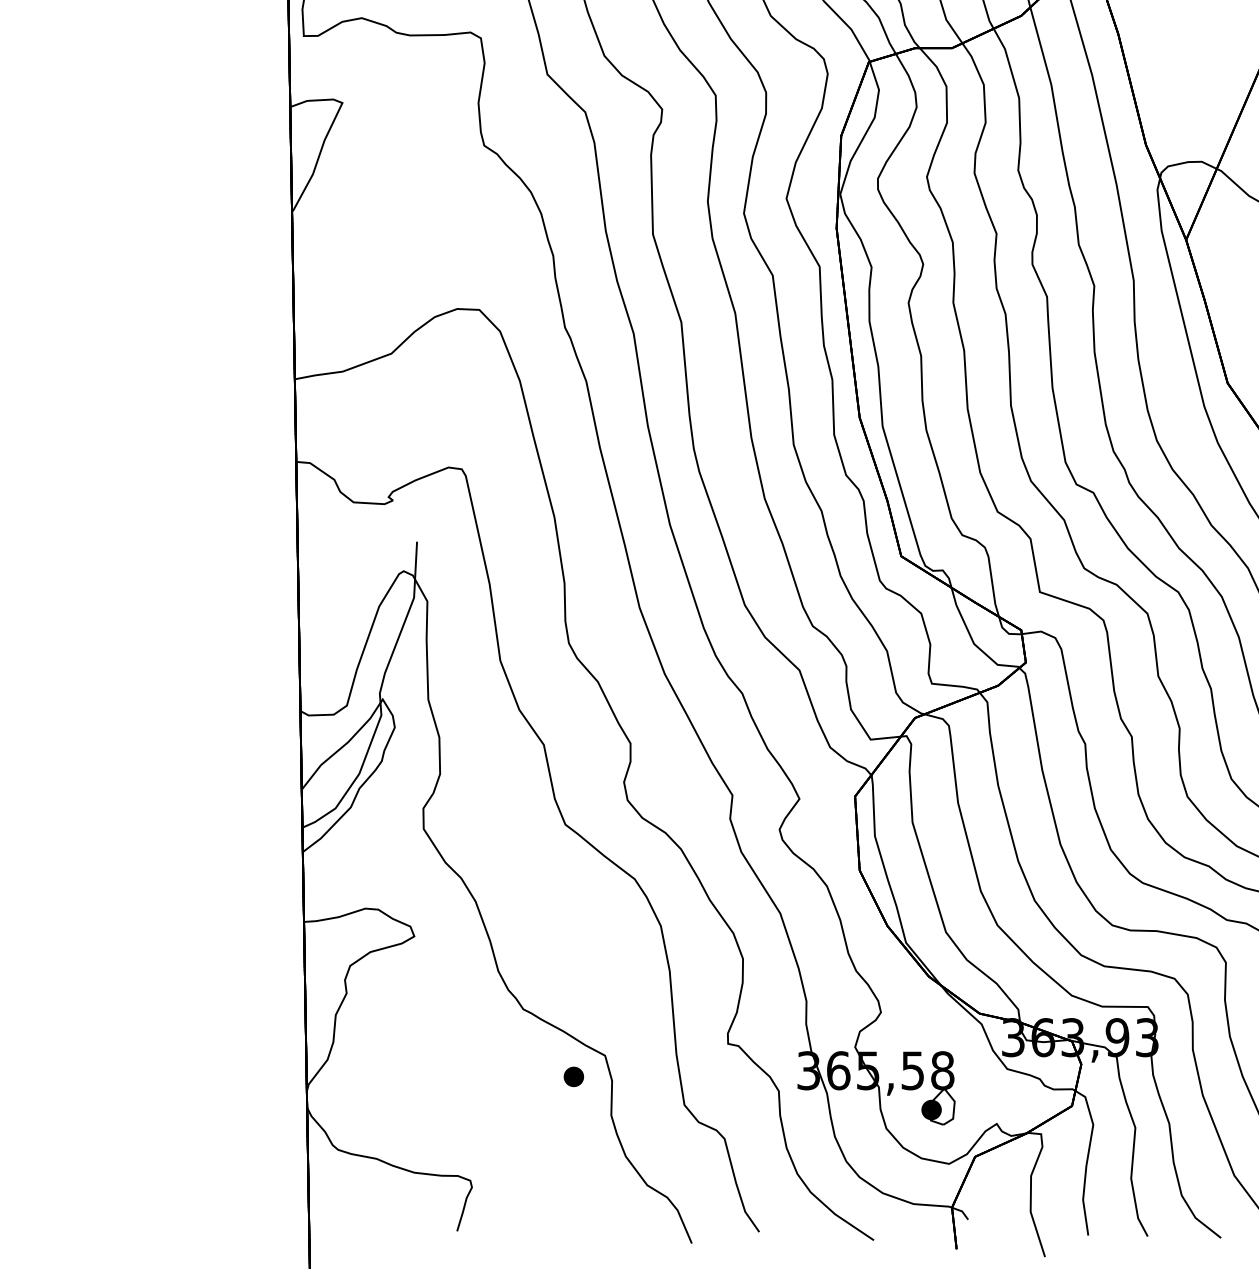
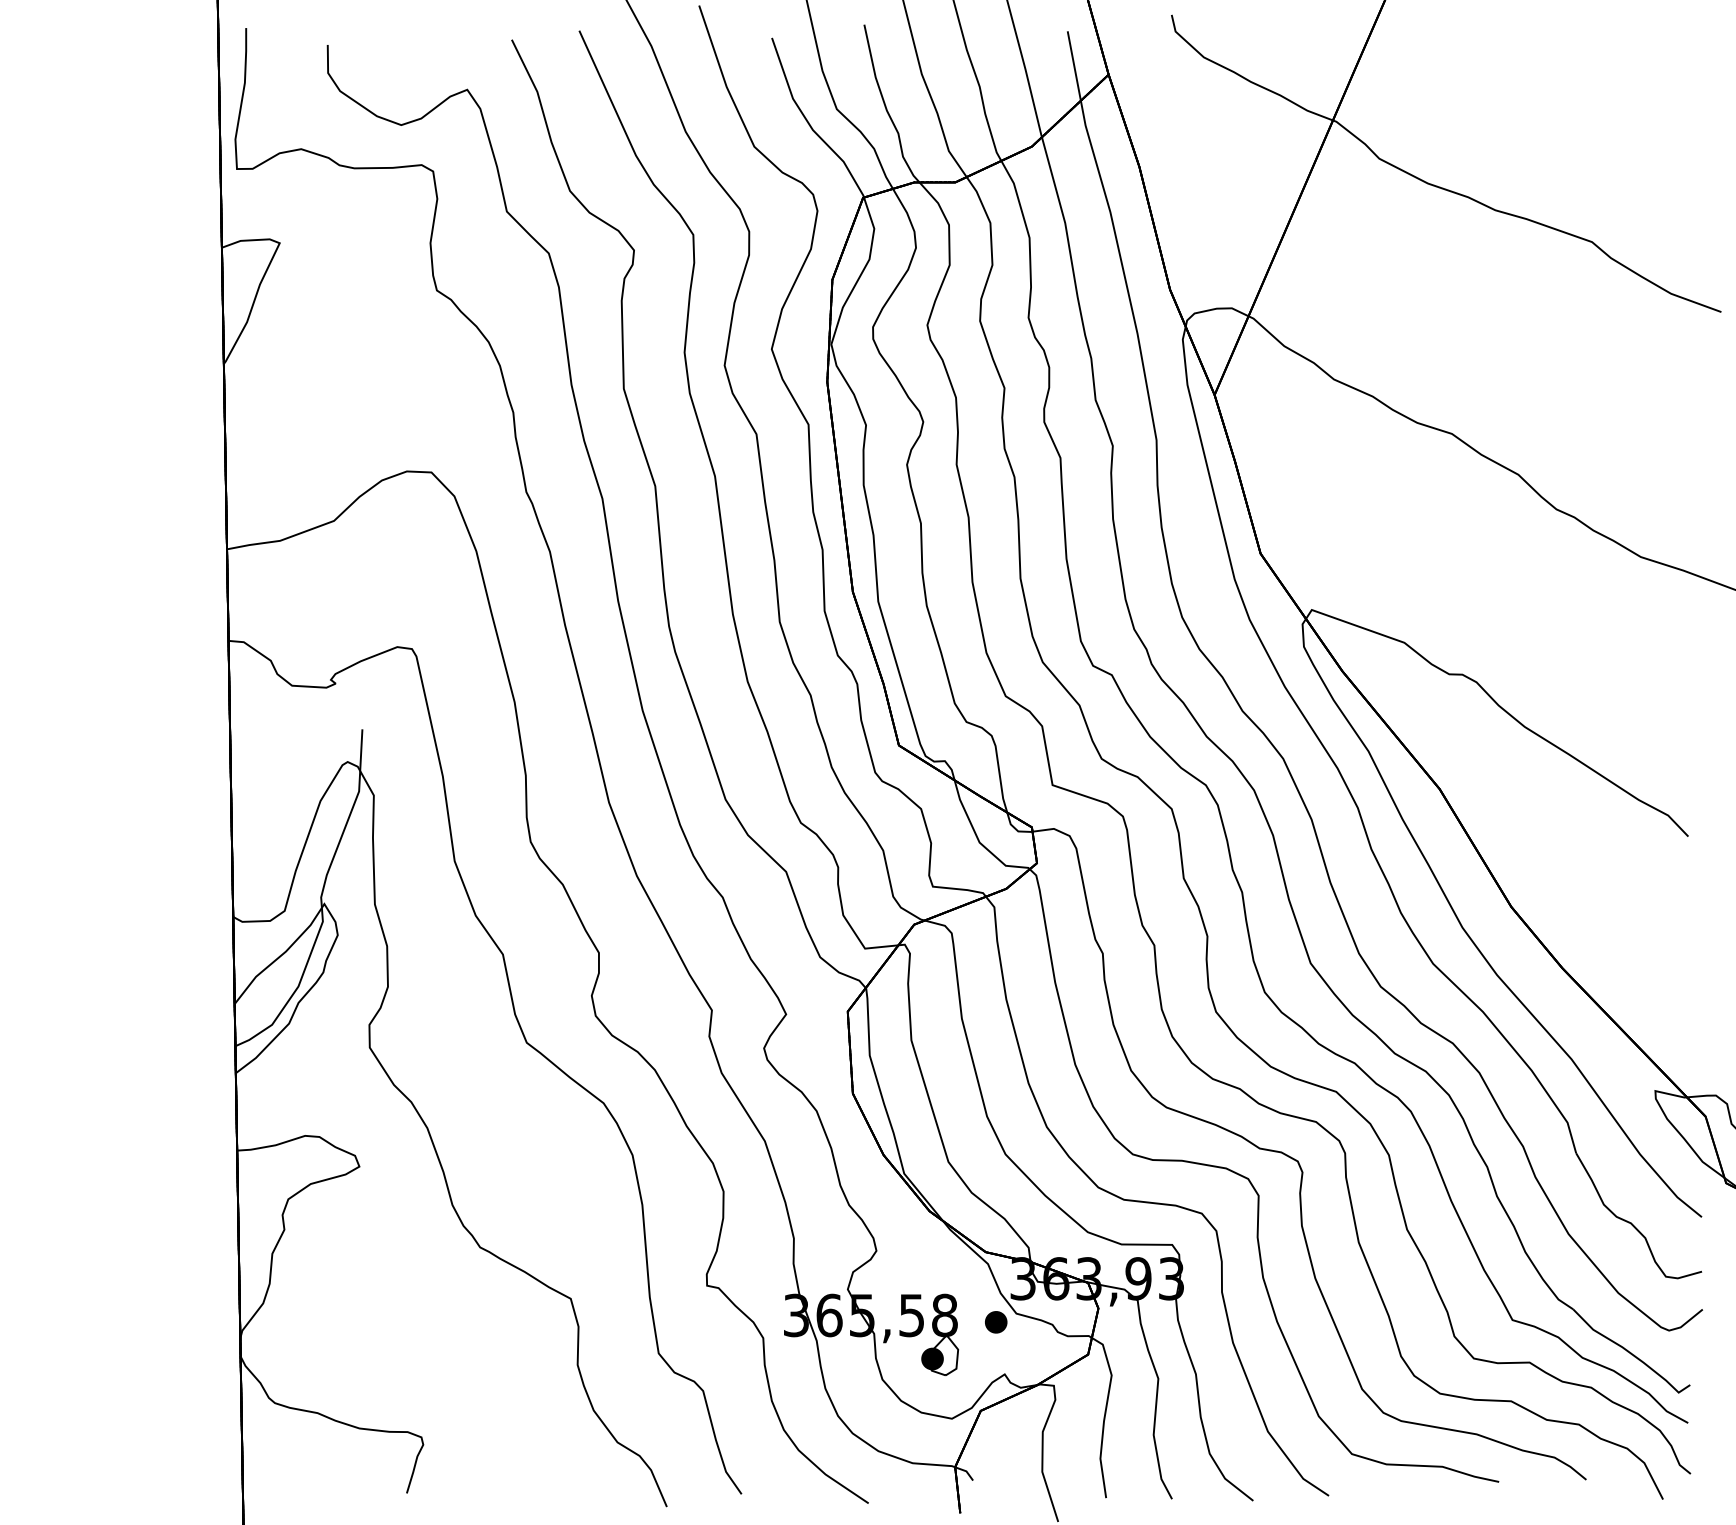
part: (574, 1077) -> (996, 1322), moved

